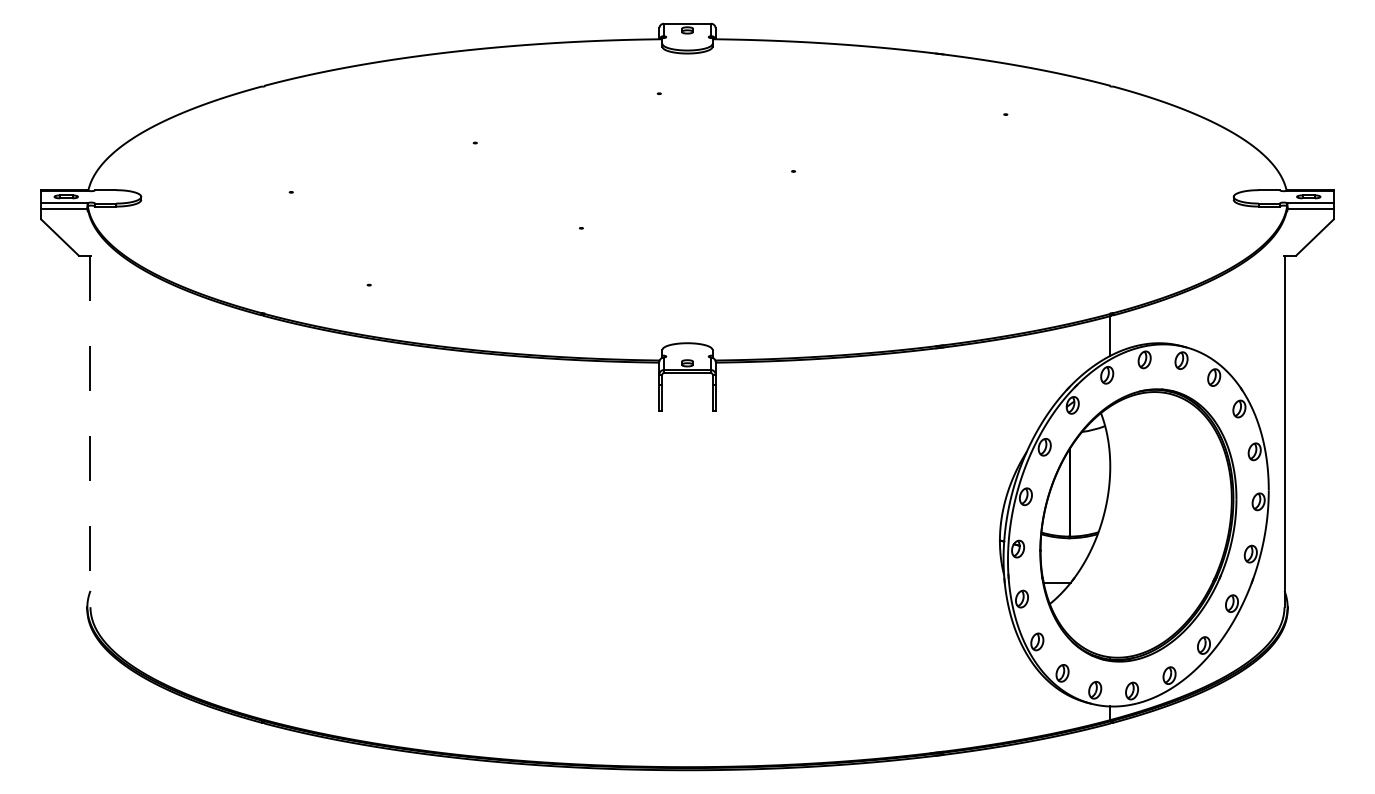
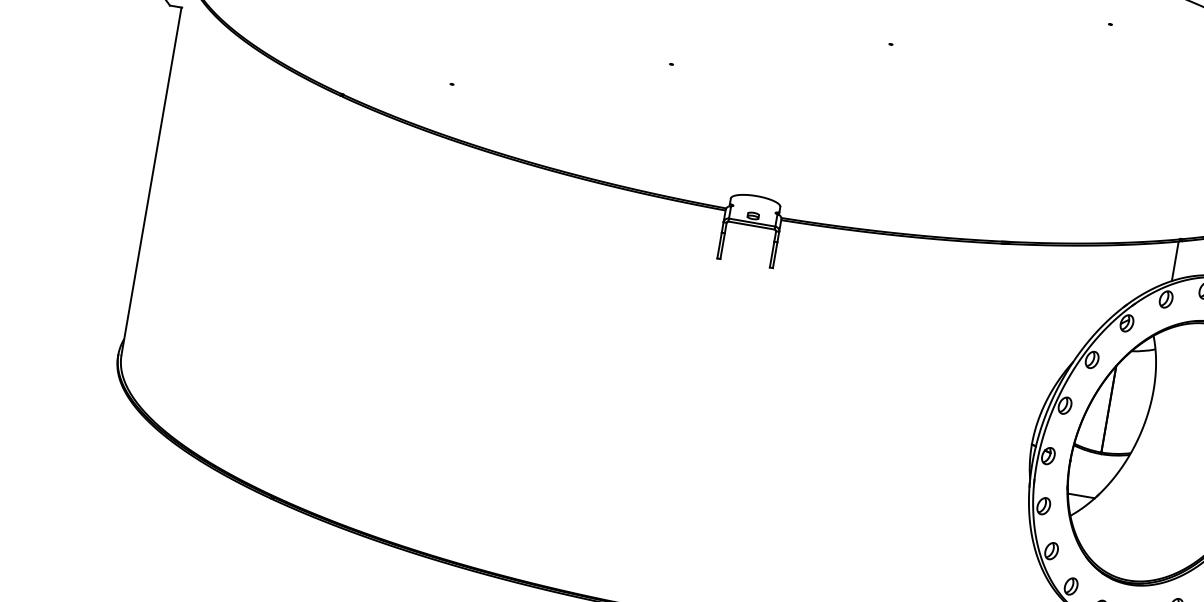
line: (90, 431) -> (151, 181), dashed -> solid

